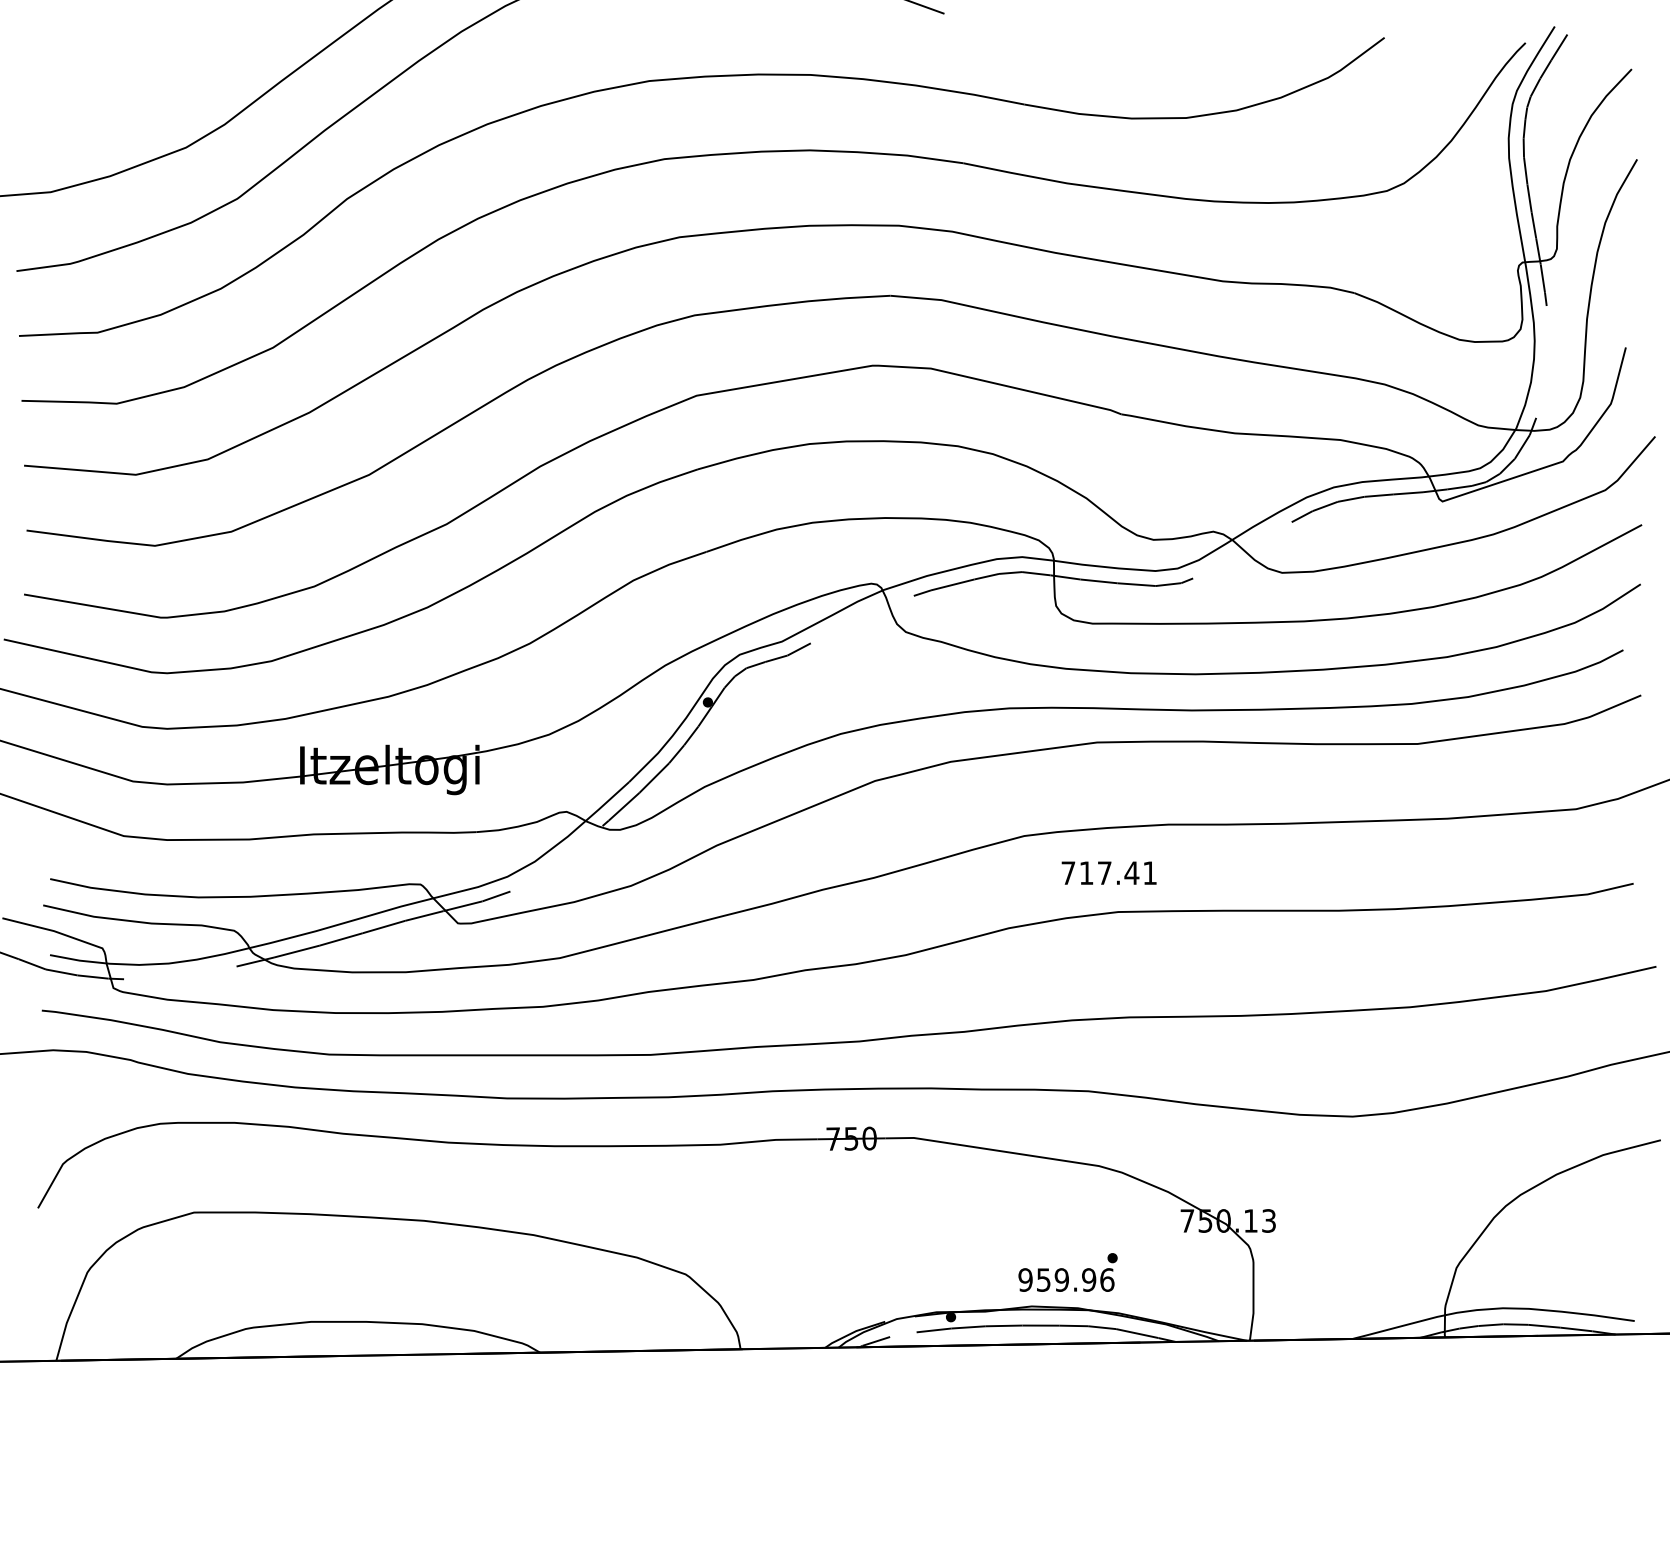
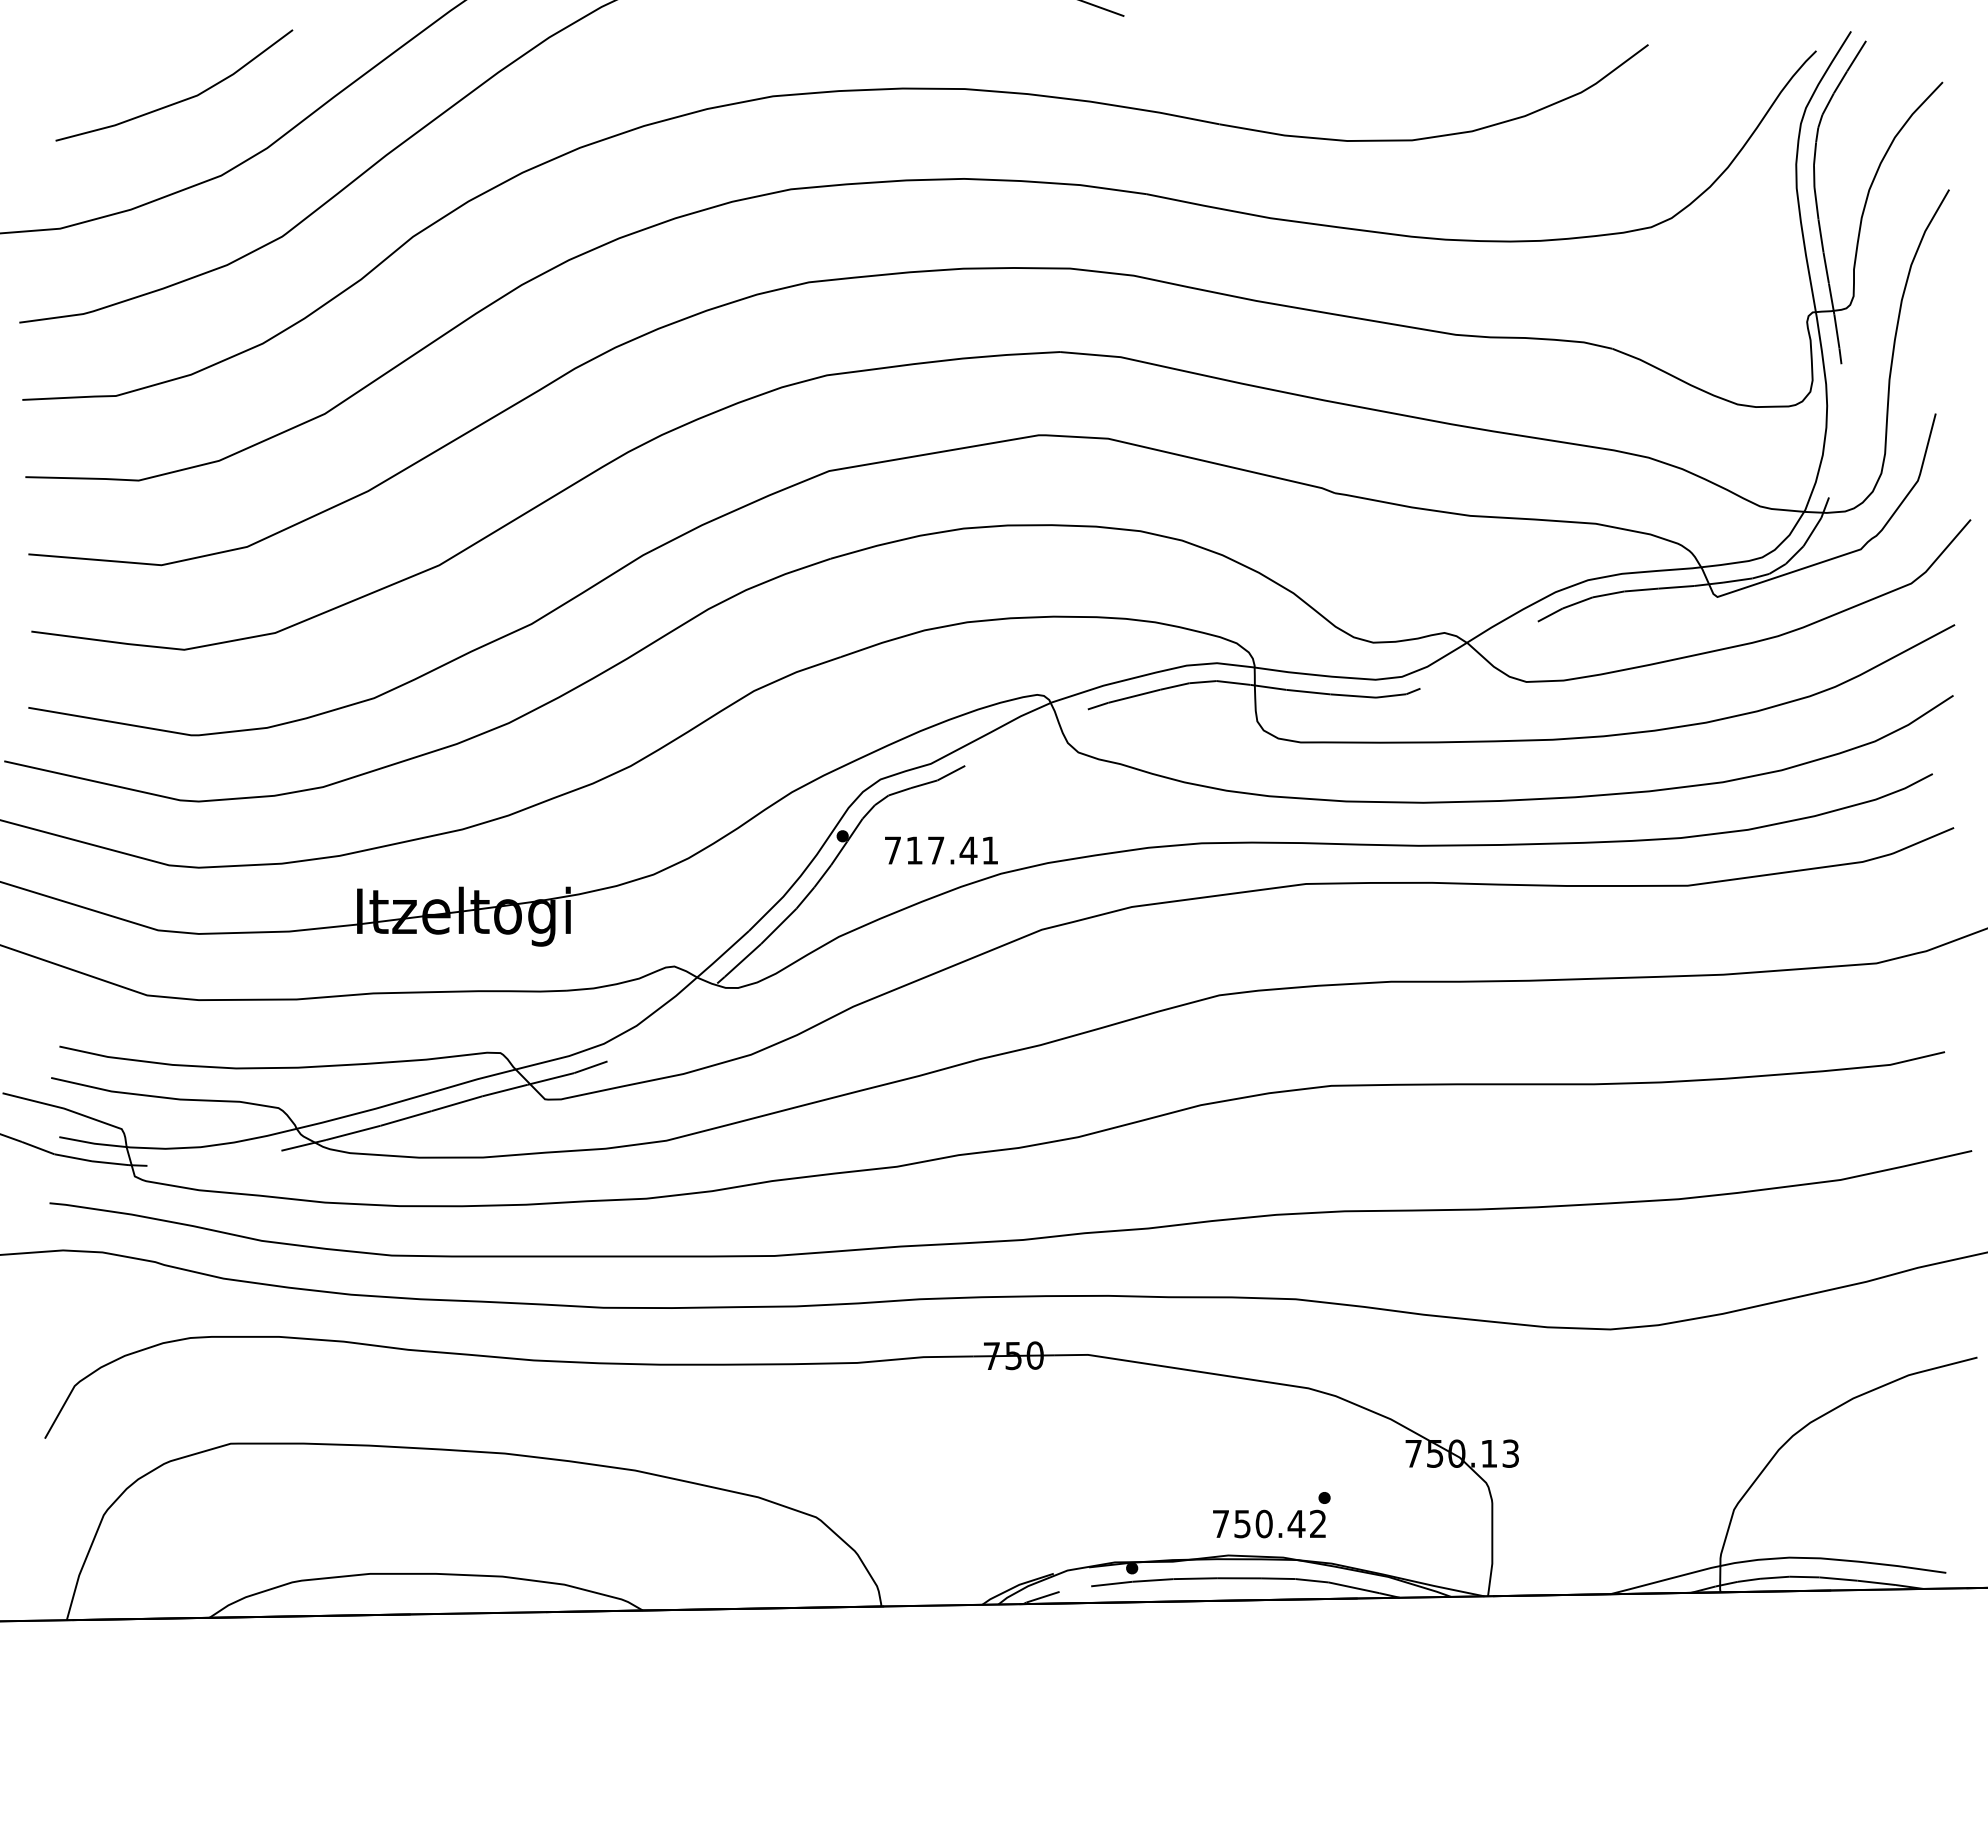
line: (151, 84) -> (180, 100), added
text: (1109, 873) -> (941, 850), moved
text: (1066, 1279) -> (1269, 1523), 959.96 -> 750.42

